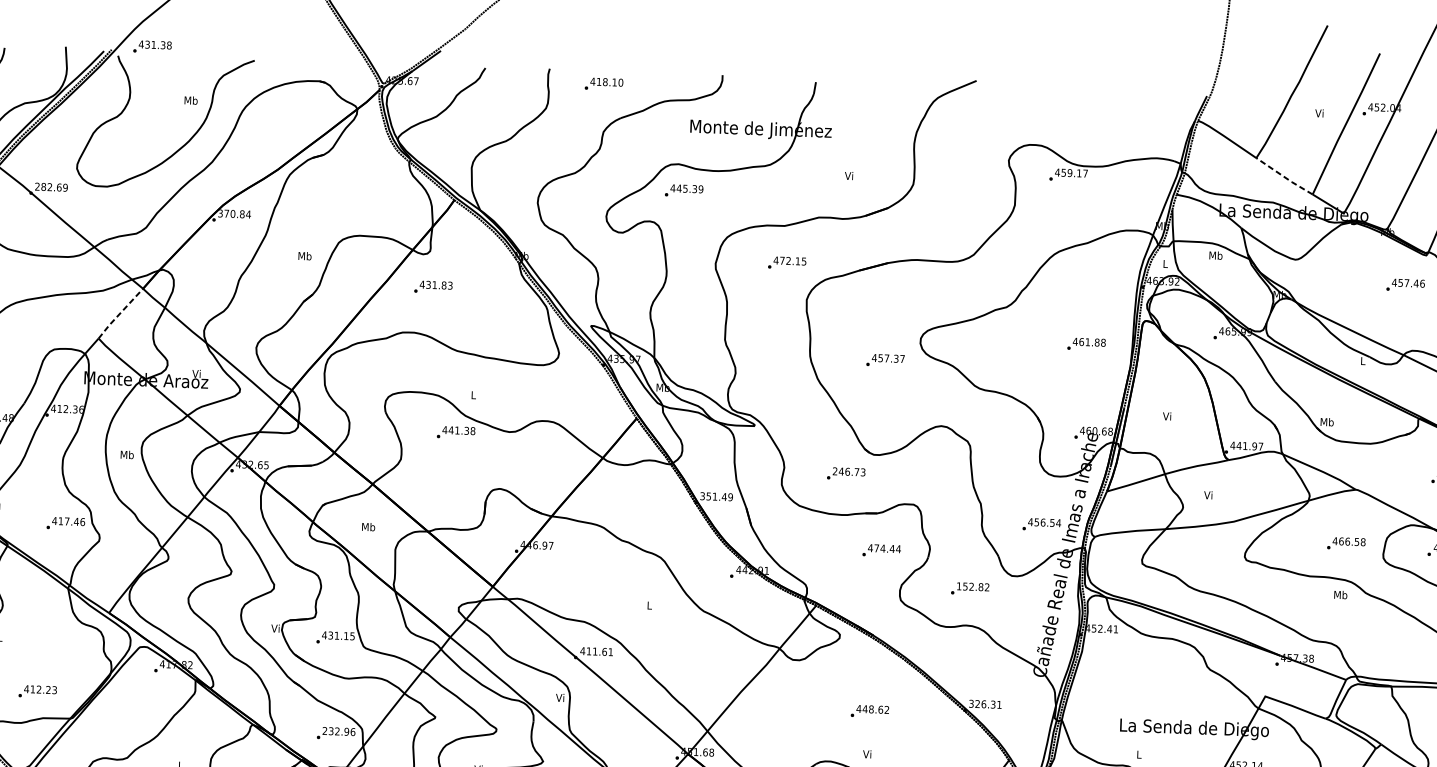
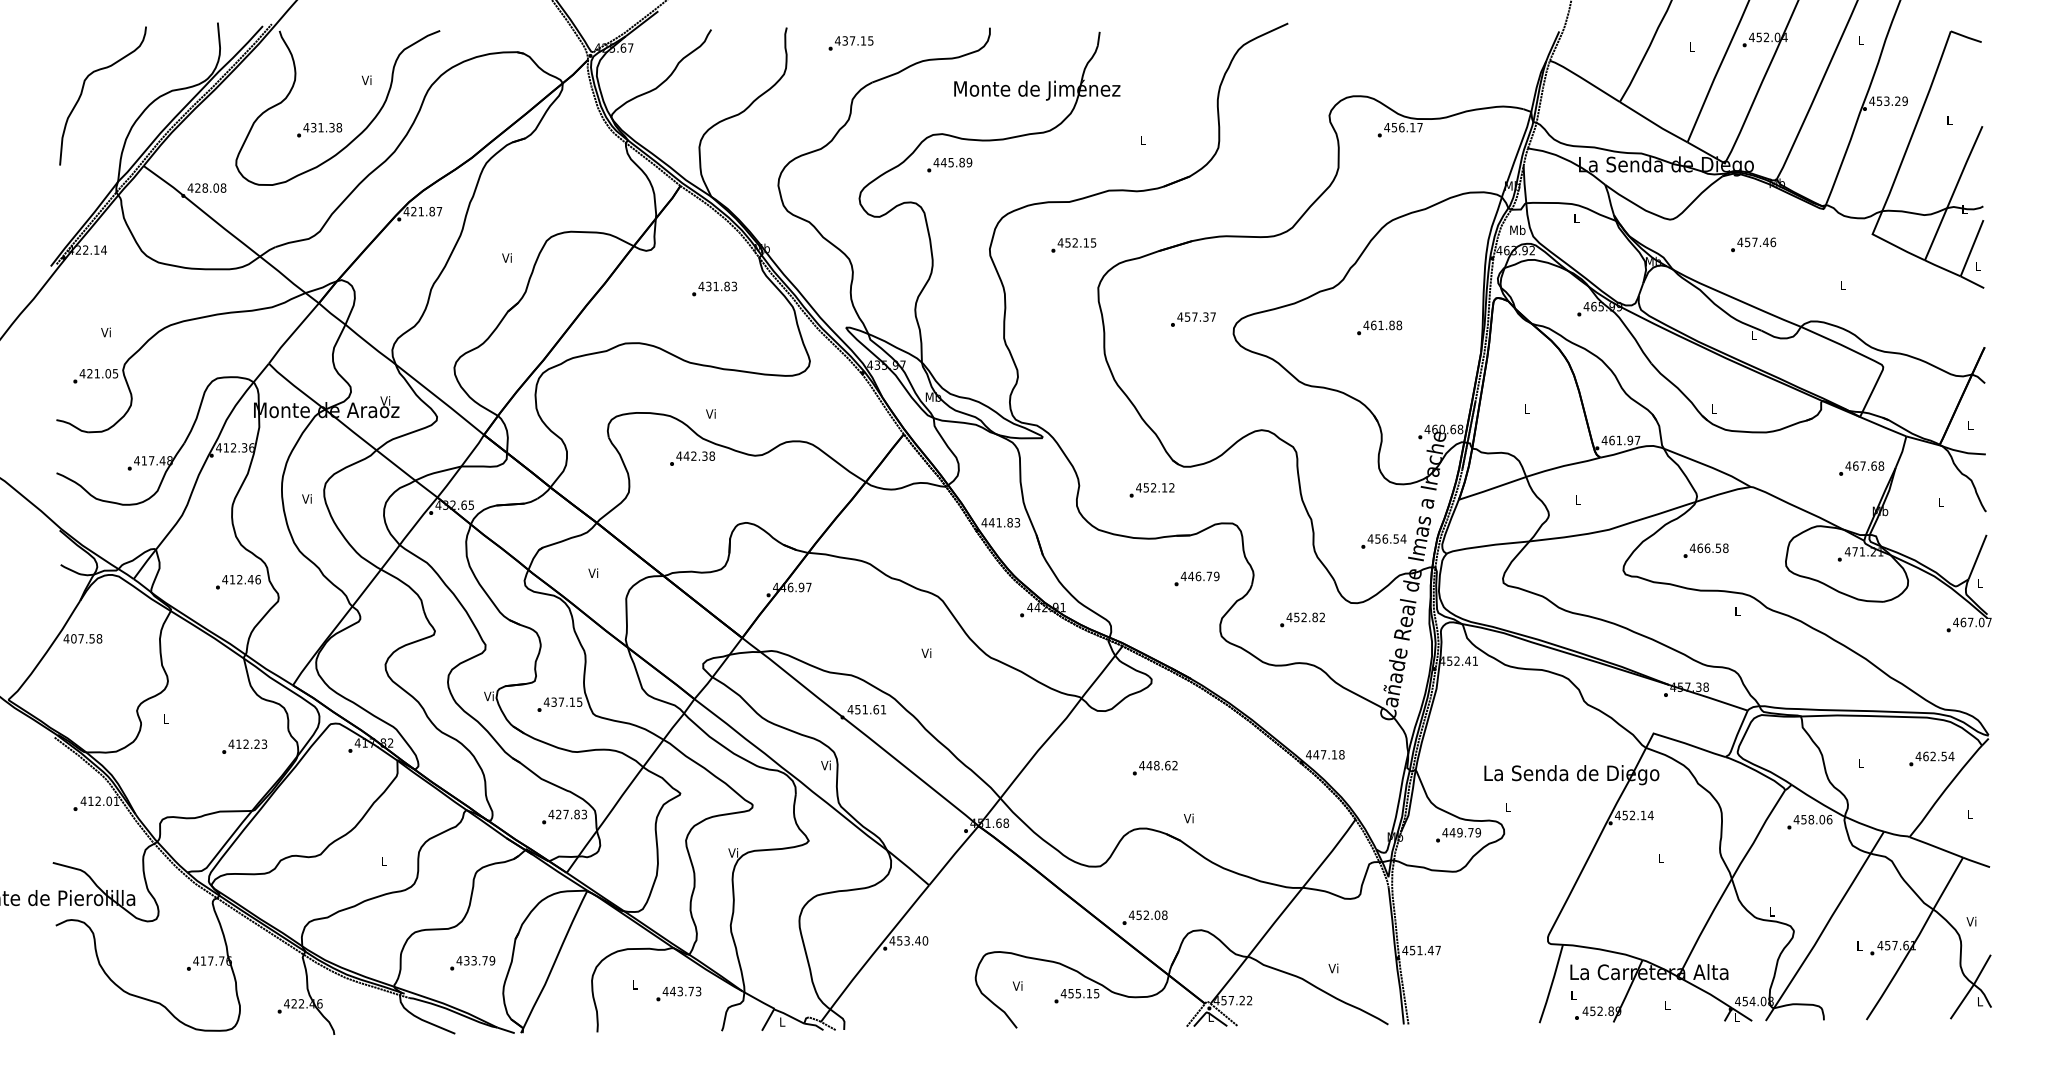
text: (152, 47) -> (319, 130), moved
text: (609, 81) -> (857, 40), 418.10 -> 437.15
text: (190, 100) -> (366, 80), Mb -> Vi
text: (1319, 113) -> (1691, 46), Vi -> L
text: (1069, 172) -> (1401, 127), 459.17 -> 456.17
text: (848, 175) -> (1142, 140), Vi -> L
line: (1284, 176) -> (1653, 122), dashed -> solid
text: (51, 186) -> (206, 187), 282.69 -> 428.08
text: (694, 188) -> (961, 162), 445.39 -> 445.89
text: (234, 213) -> (422, 211), 370.84 -> 421.87
text: (304, 255) -> (507, 257), Mb -> Vi
text: (1215, 255) -> (1576, 218), Mb -> L
text: (781, 260) -> (1067, 242), 472.15 -> 452.15
text: (1165, 263) -> (1517, 229), L -> Mb
text: (1405, 284) -> (1753, 244), moved
text: (433, 286) -> (714, 288), moved
line: (120, 313) -> (293, 333), dashed -> solid
text: (1086, 343) -> (1379, 327), moved
text: (885, 360) -> (1193, 319), moved
text: (472, 394) -> (710, 413), L -> Vi
text: (1166, 415) -> (1525, 408), Vi -> L
text: (1327, 421) -> (1714, 408), Mb -> L
text: (457, 429) -> (693, 455), 441.38 -> 442.38
text: (1238, 445) -> (1611, 440), 441.97 -> 461.97
text: (127, 454) -> (307, 498), Mb -> Vi
text: (849, 471) -> (1155, 487), 246.73 -> 452.12
text: (1207, 494) -> (1577, 499), Vi -> L
text: (716, 496) -> (1000, 522), 351.49 -> 441.83
text: (66, 521) -> (239, 579), 417.46 -> 412.46
text: (368, 527) -> (593, 573), Mb -> Vi
text: (1345, 543) -> (1705, 550), moved
text: (887, 548) -> (1203, 576), 474.44 -> 446.79
text: (959, 586) -> (1289, 617), 152.82 -> 452.82
text: (1340, 594) -> (1737, 610), Mb -> L
text: (649, 604) -> (926, 652), L -> Vi
text: (336, 635) -> (560, 701), 431.15 -> 437.15
text: (588, 651) -> (857, 709), 411.61 -> 451.61
text: (37, 691) -> (244, 746), moved
text: (985, 704) -> (1325, 754), 326.31 -> 447.18
text: (869, 710) -> (1154, 767), moved
text: (338, 731) -> (567, 814), 232.96 -> 427.83

